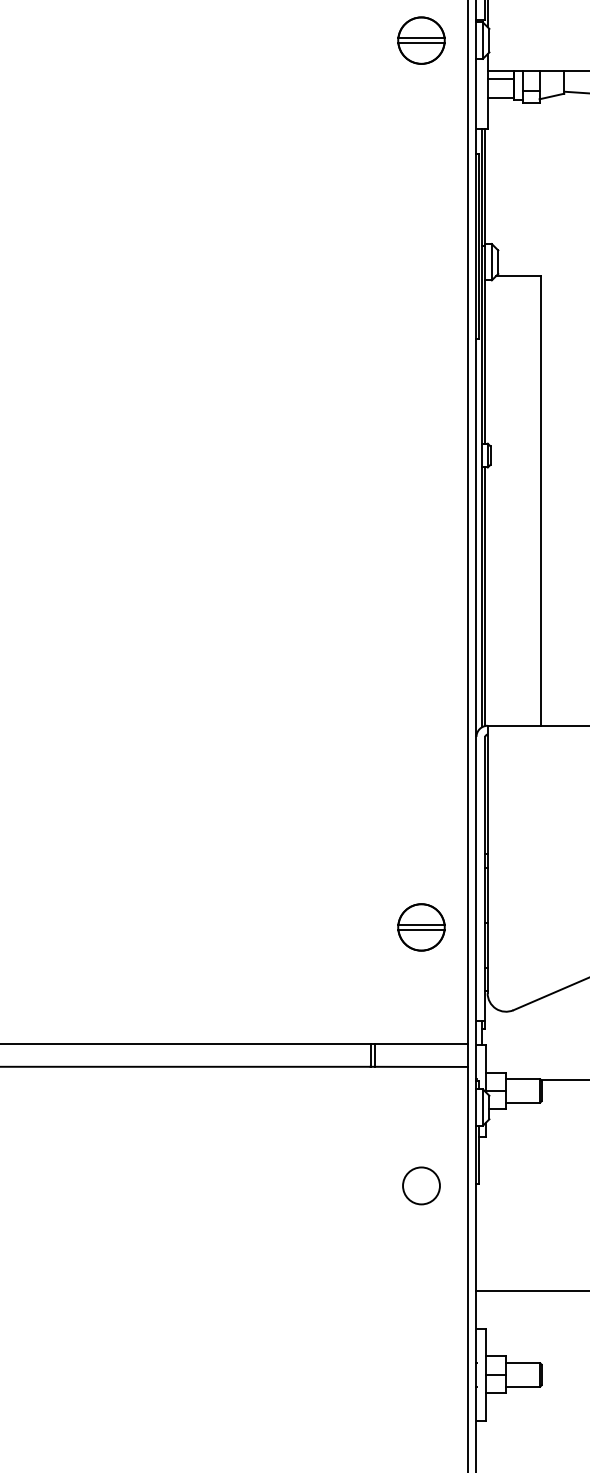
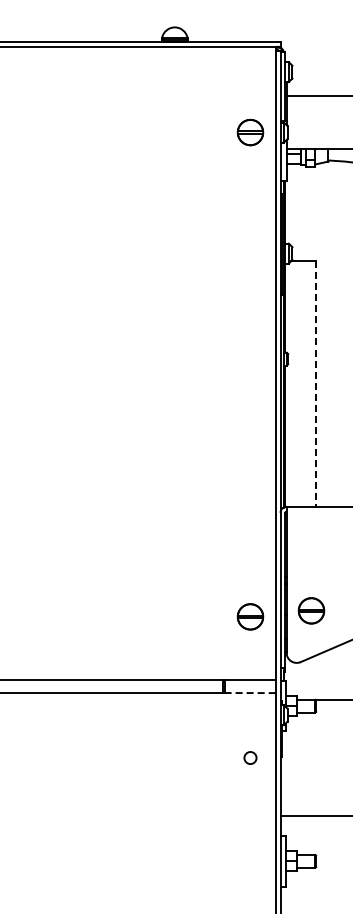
line: (540, 501) -> (315, 384), solid -> dashed
part: (533, 915) -> (311, 610), added
line: (419, 1067) -> (249, 693), solid -> dashed
circle: (421, 1184) -> (250, 757), size x0.6

